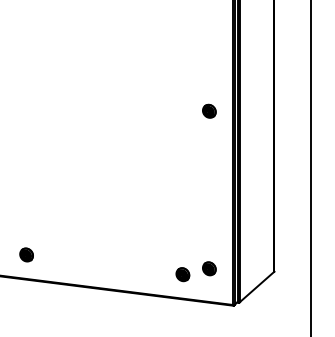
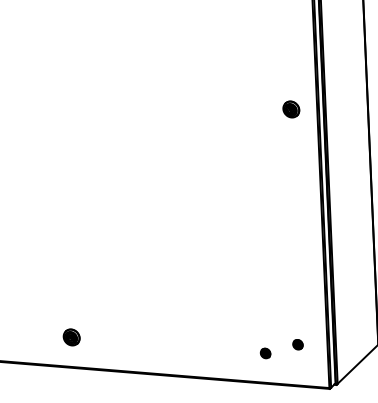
part: (209, 110) -> (291, 108), moved
part: (209, 268) -> (298, 344), size x0.6
part: (182, 274) -> (265, 353), size x0.6

